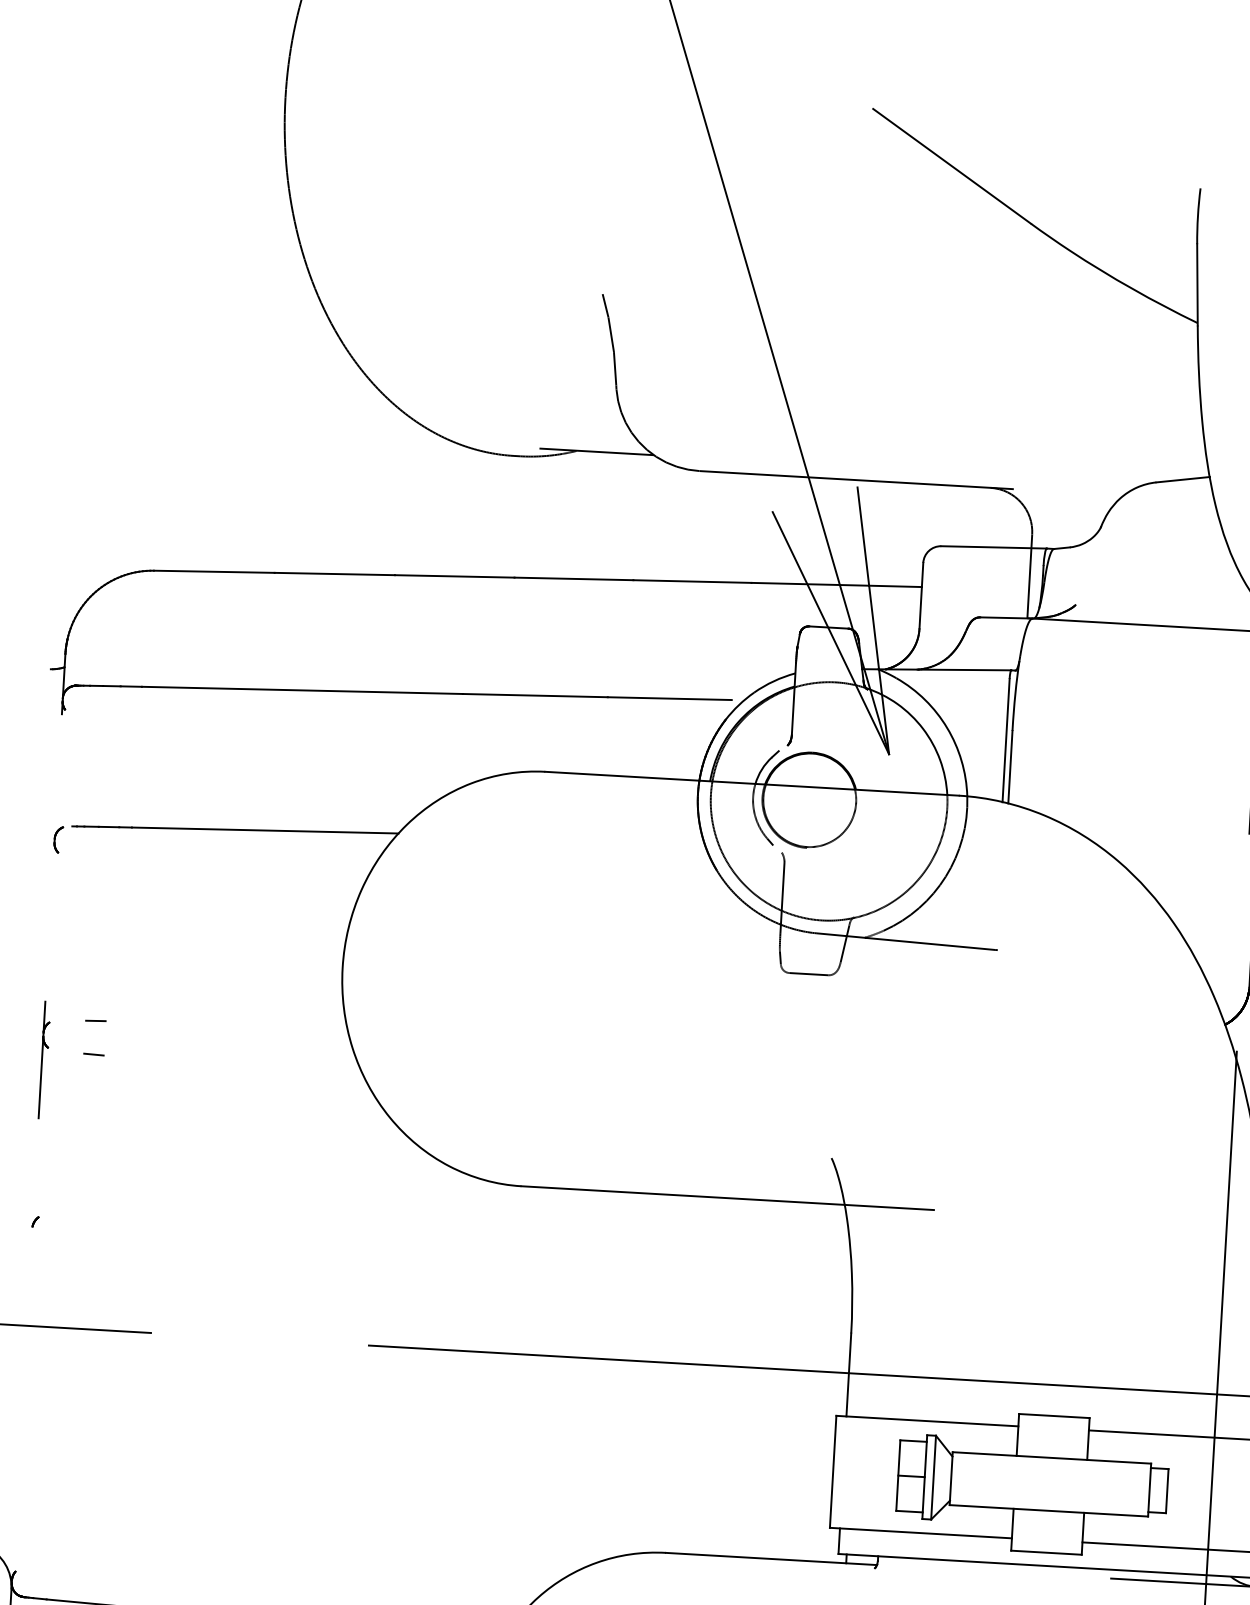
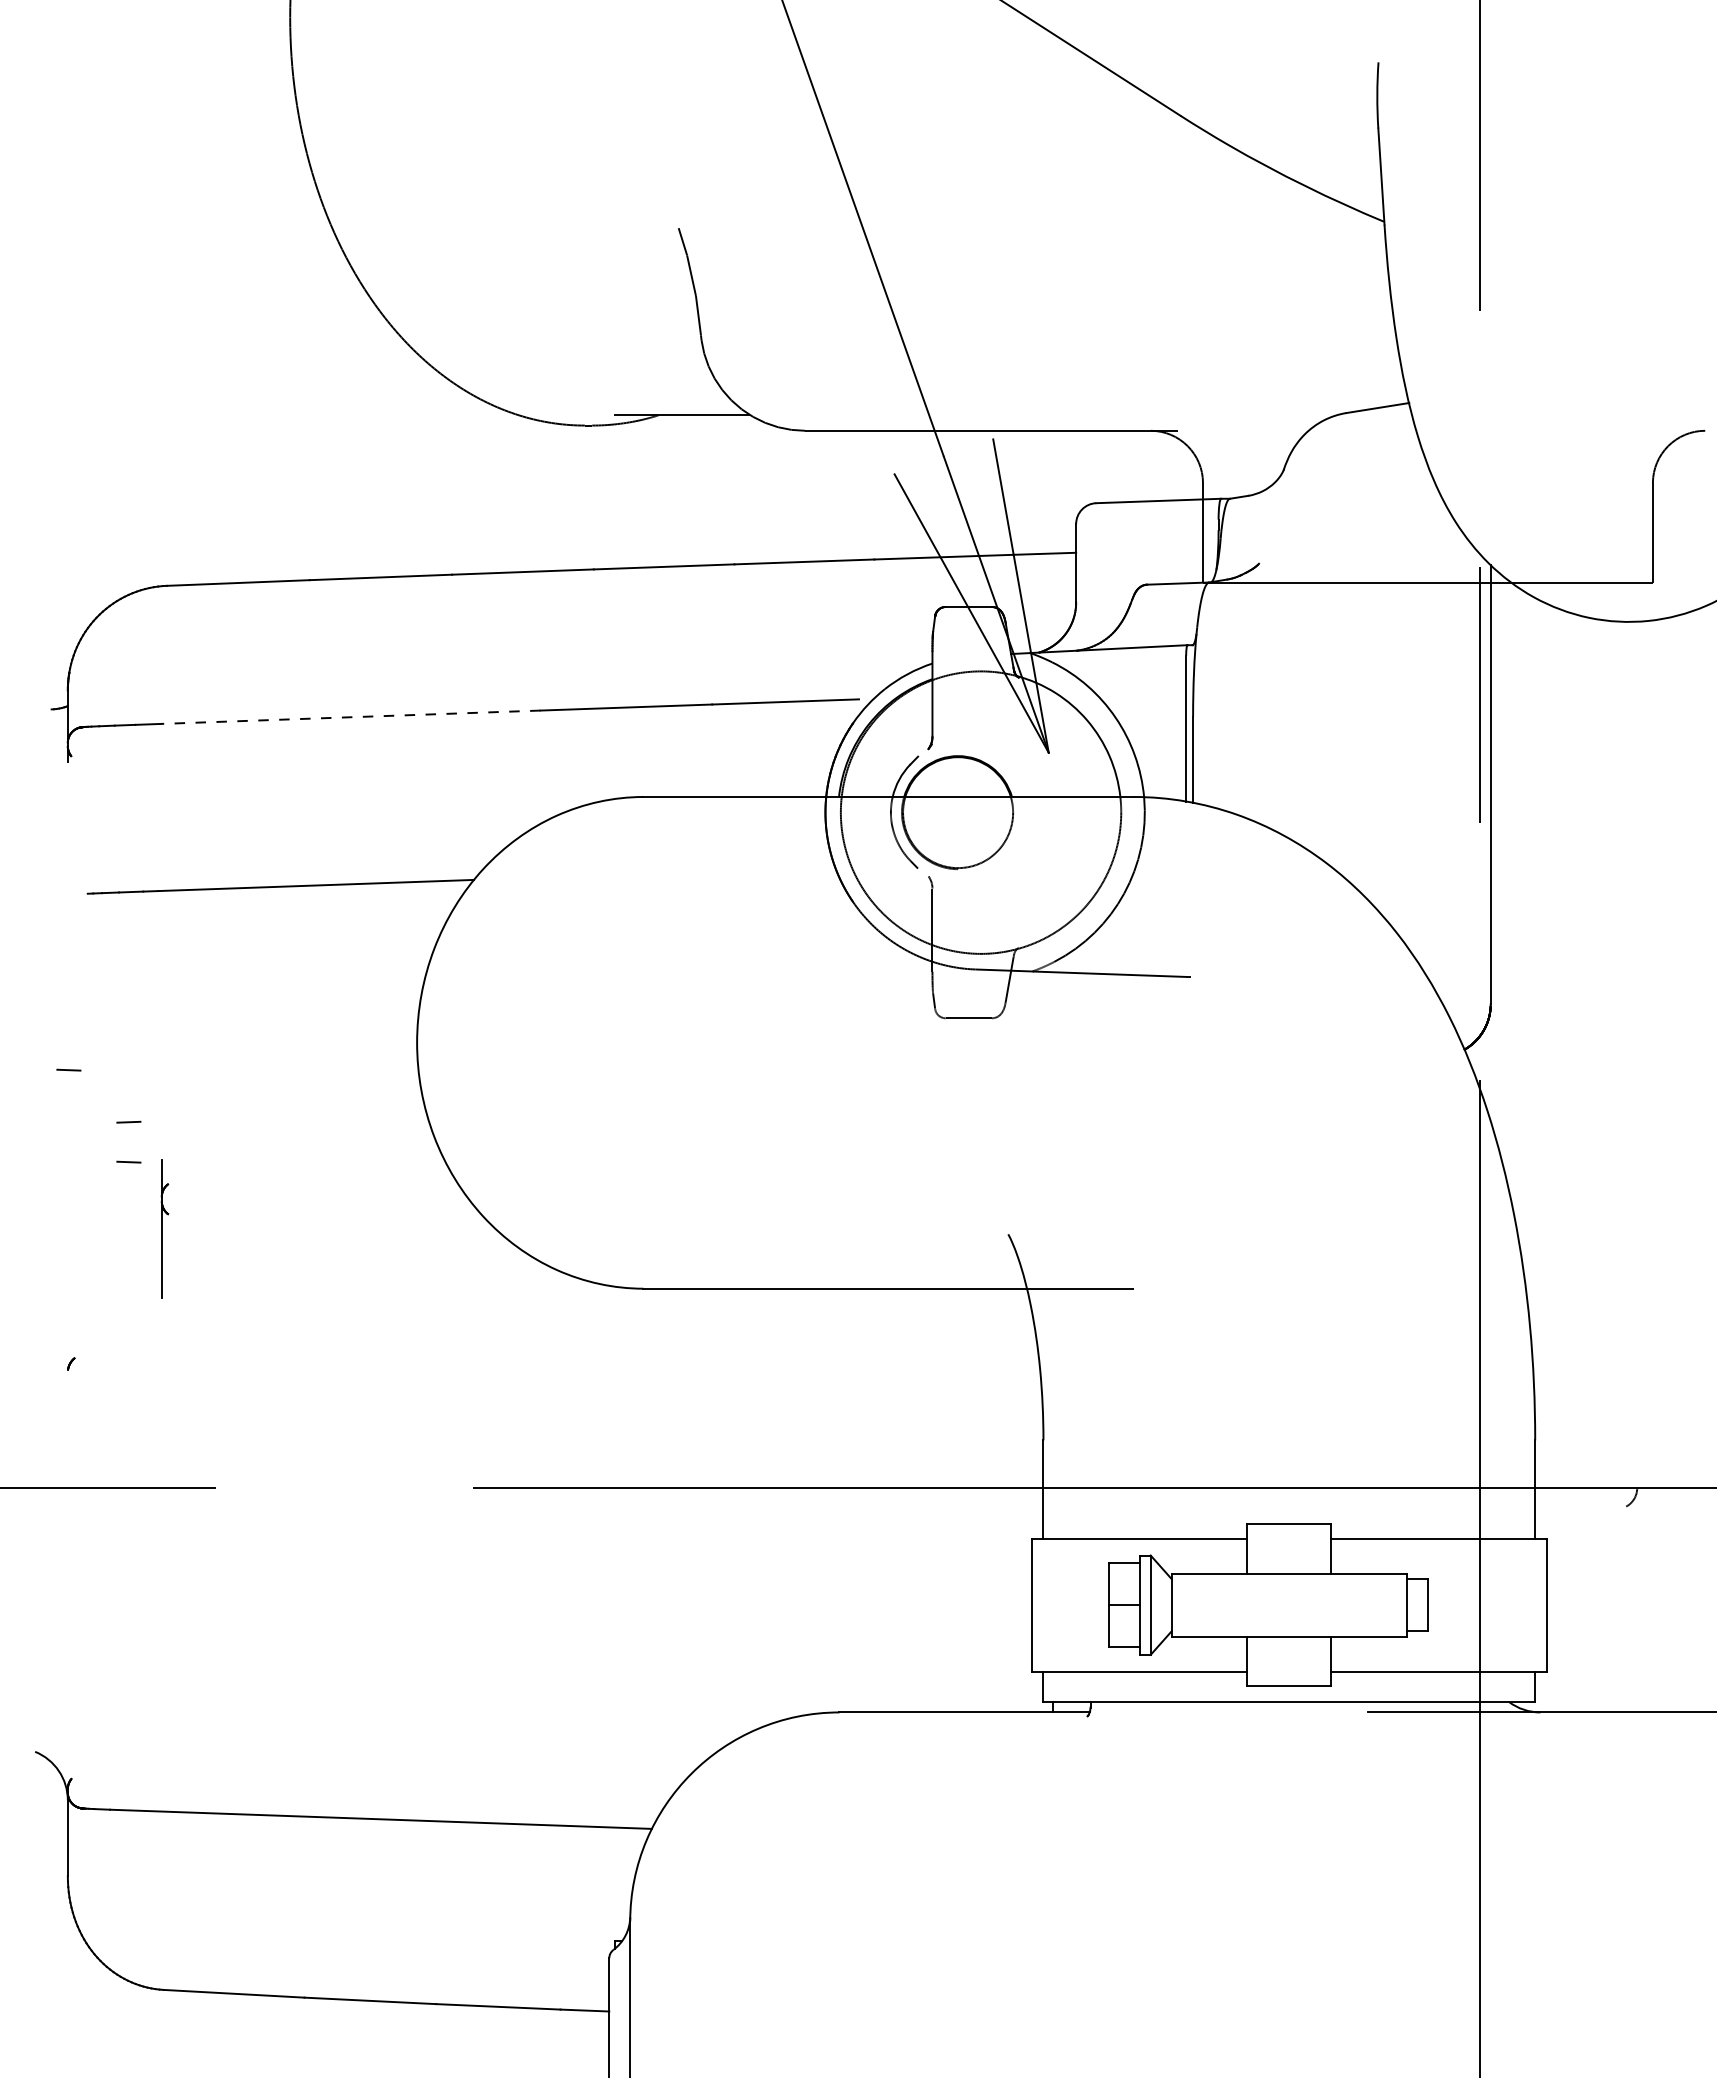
line: (302, 690) -> (350, 717), solid -> dashed
part: (57, 839) -> (71, 910), removed
line: (47, 973) -> (68, 1069), added
part: (44, 1059) -> (164, 1228), moved

